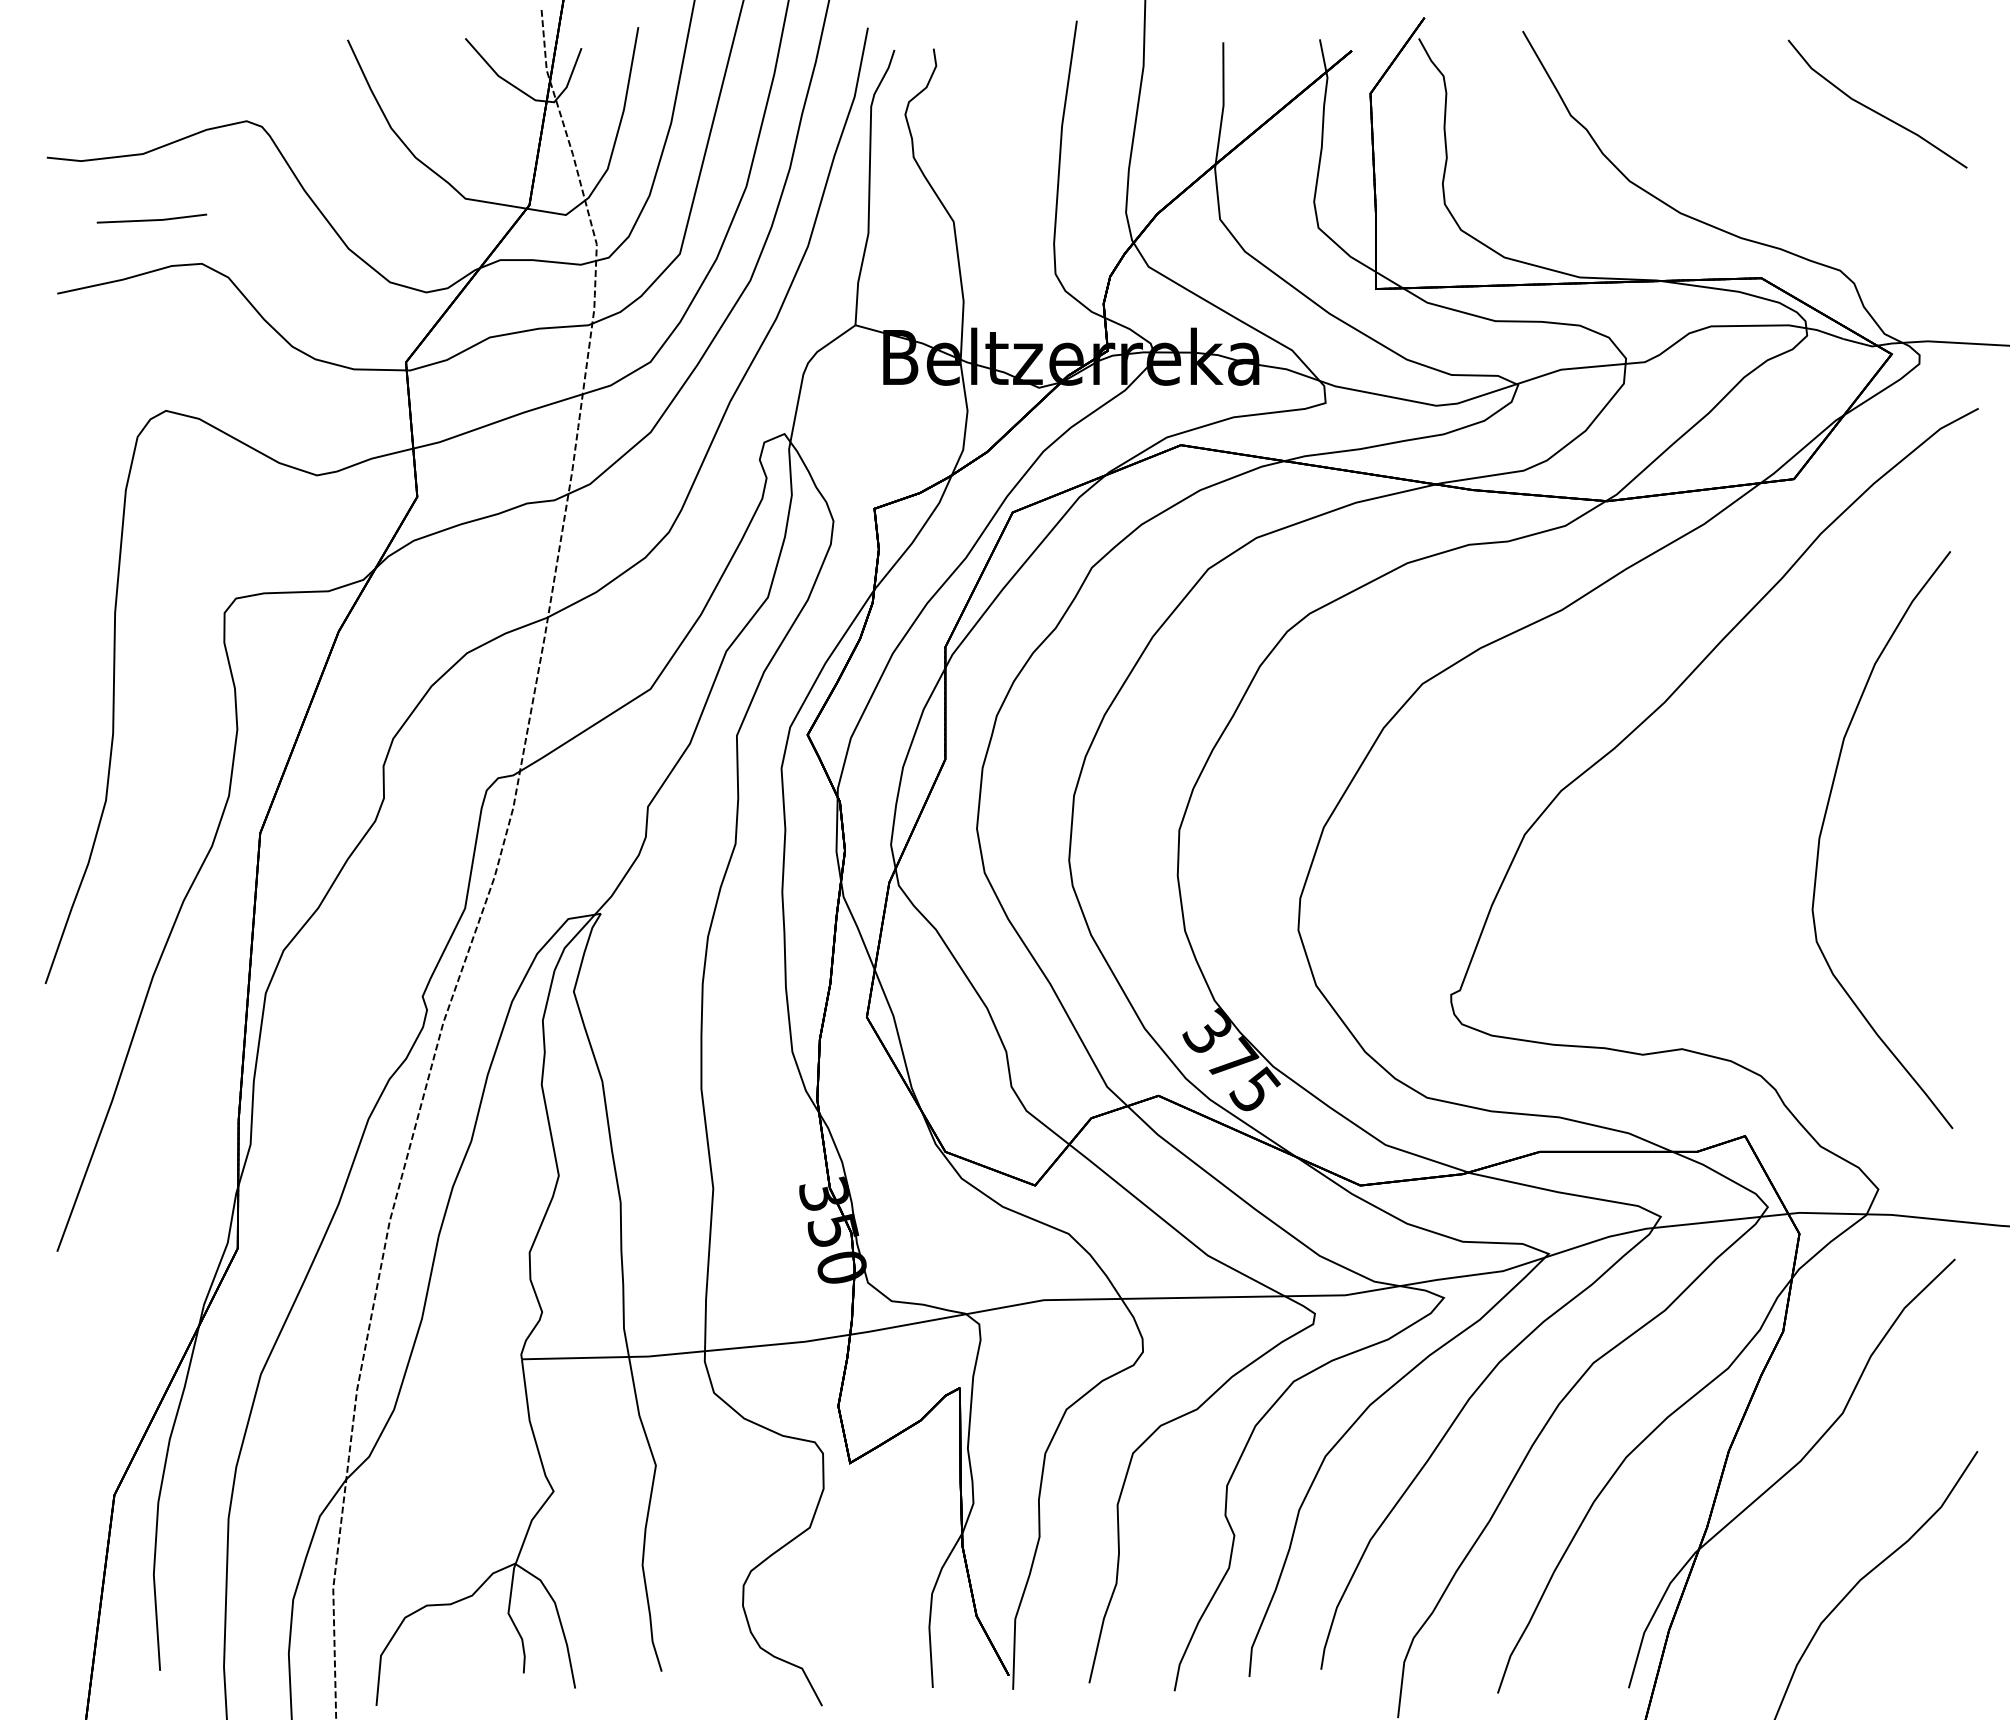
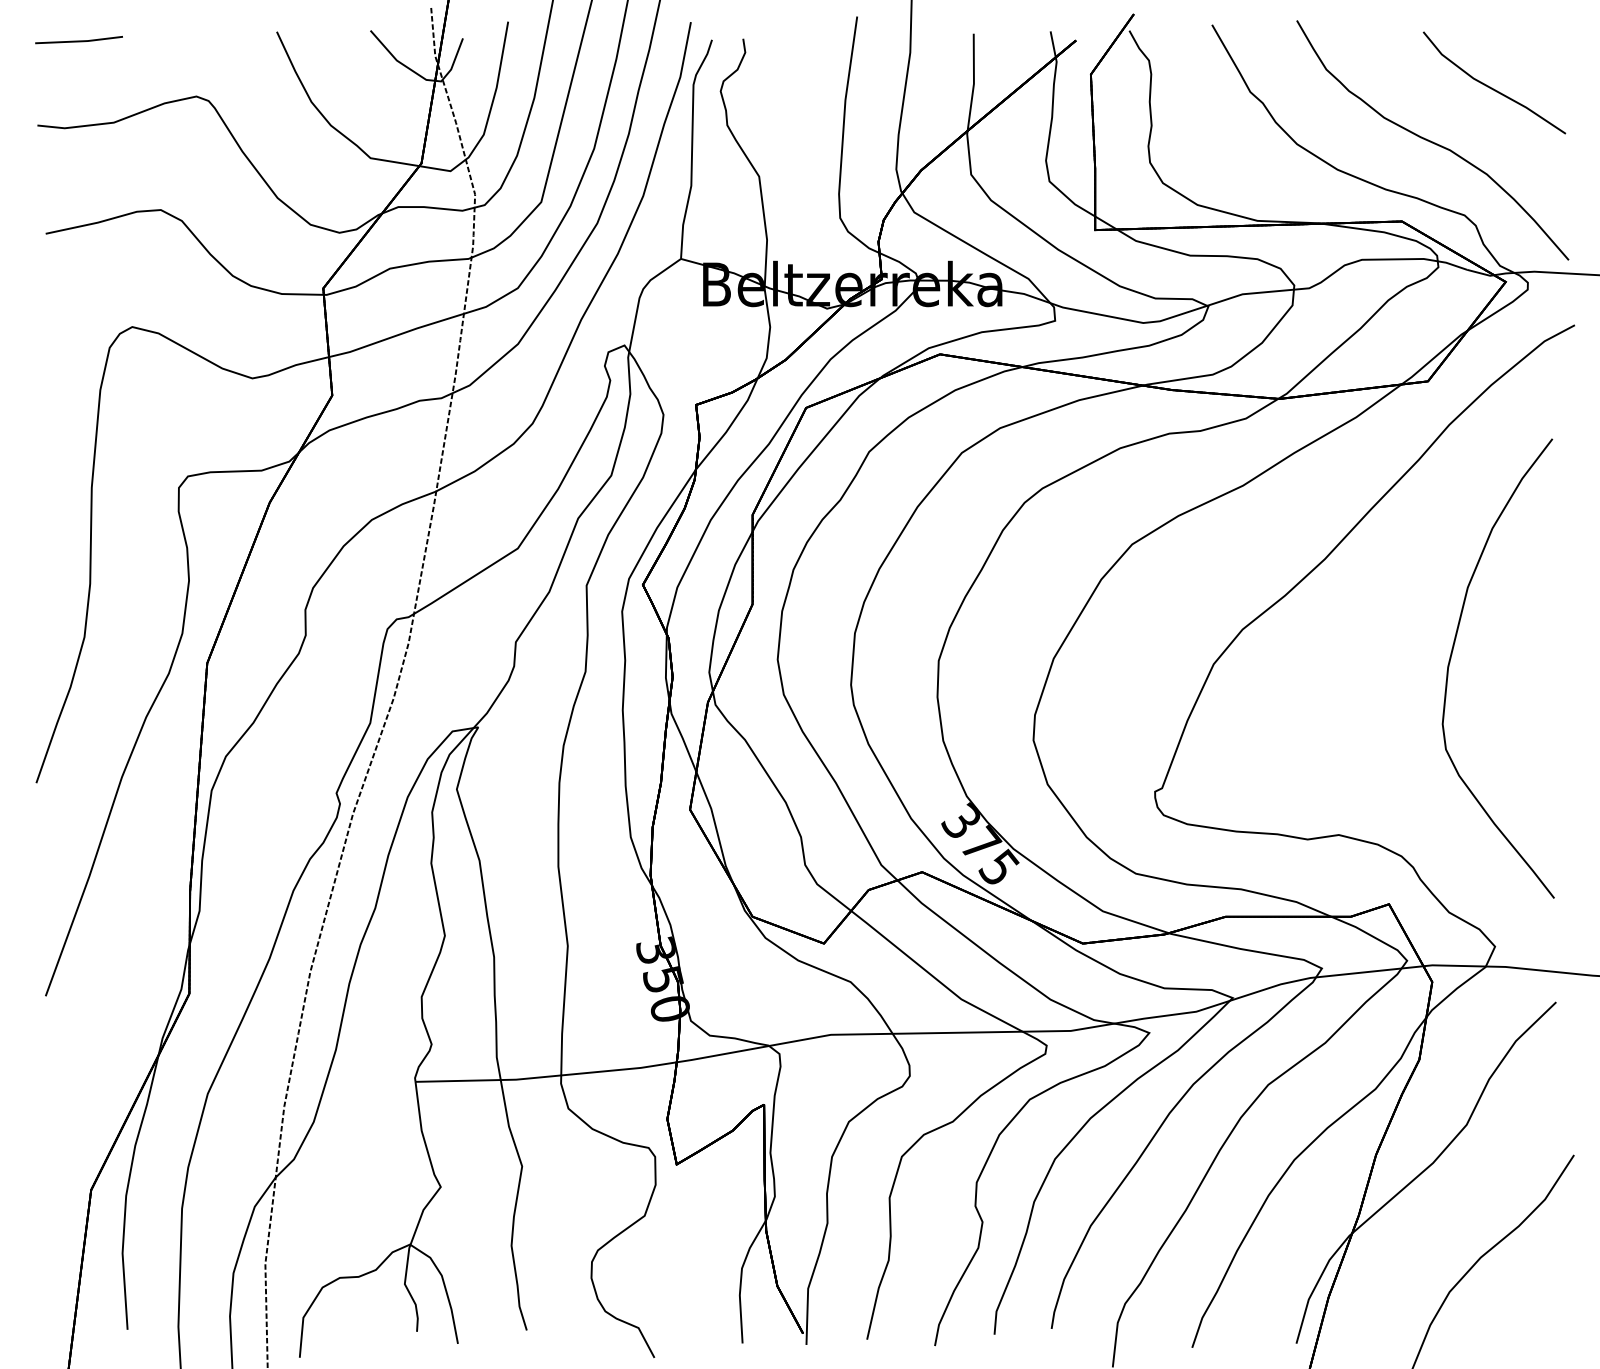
curve: (1799, 177) -> (1432, 141), added
line: (151, 219) -> (78, 40), moved

